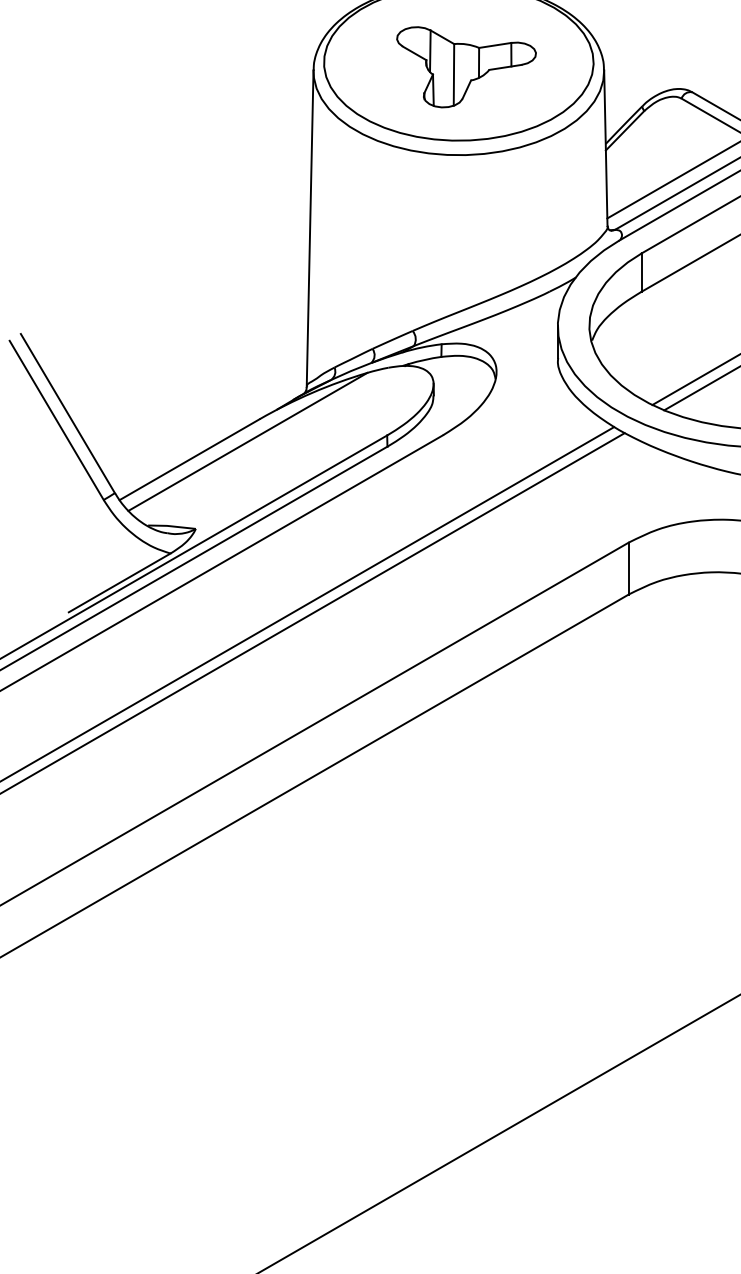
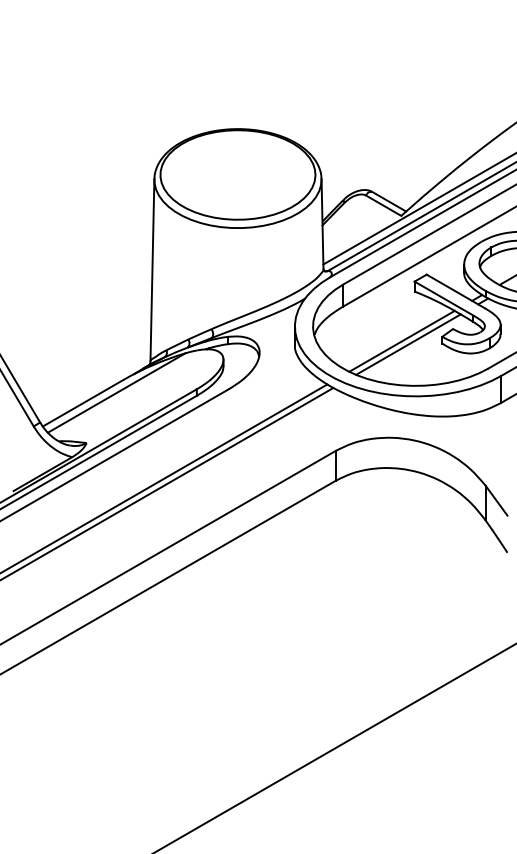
part: (466, 67) -> (242, 177), removed

